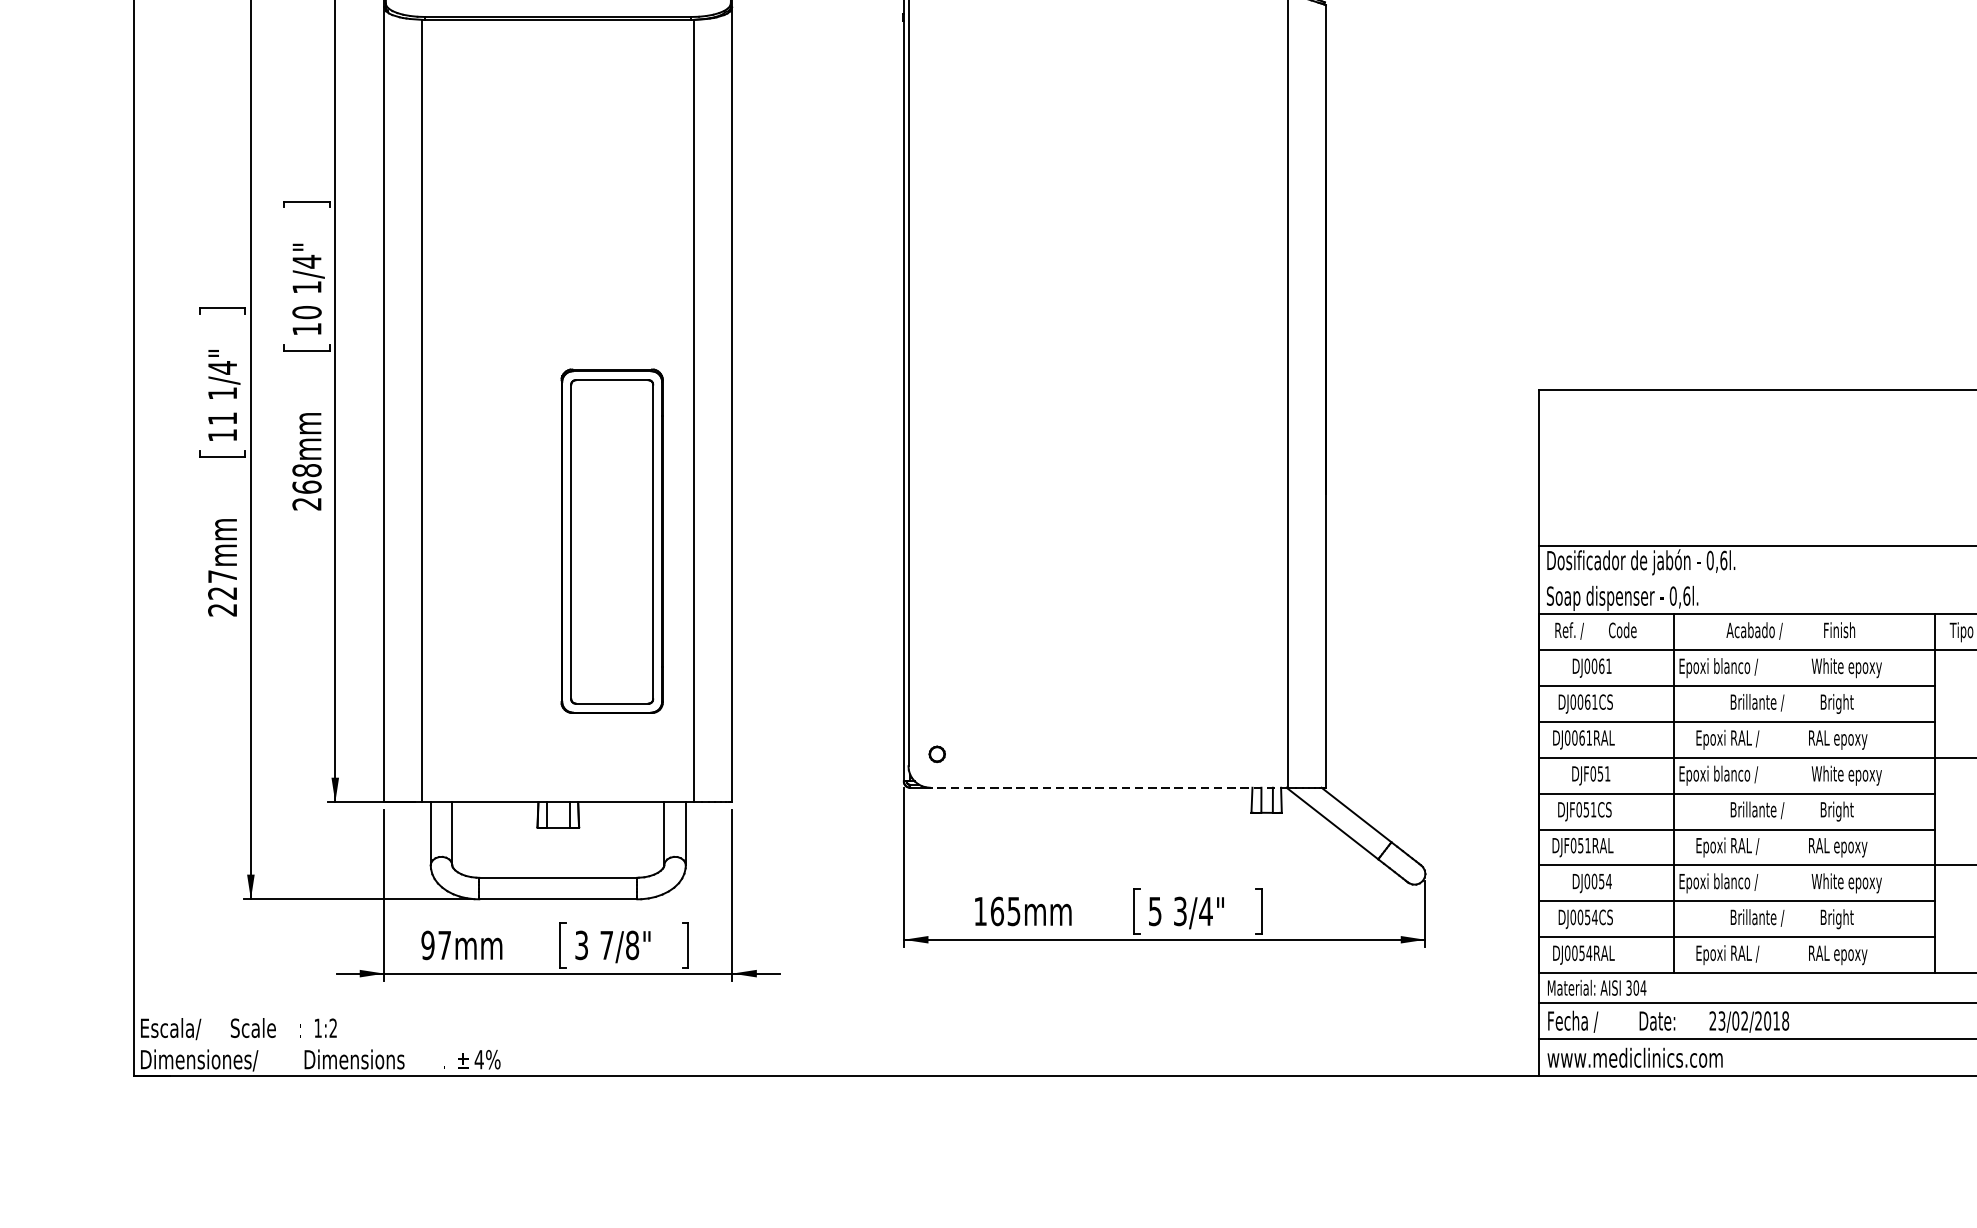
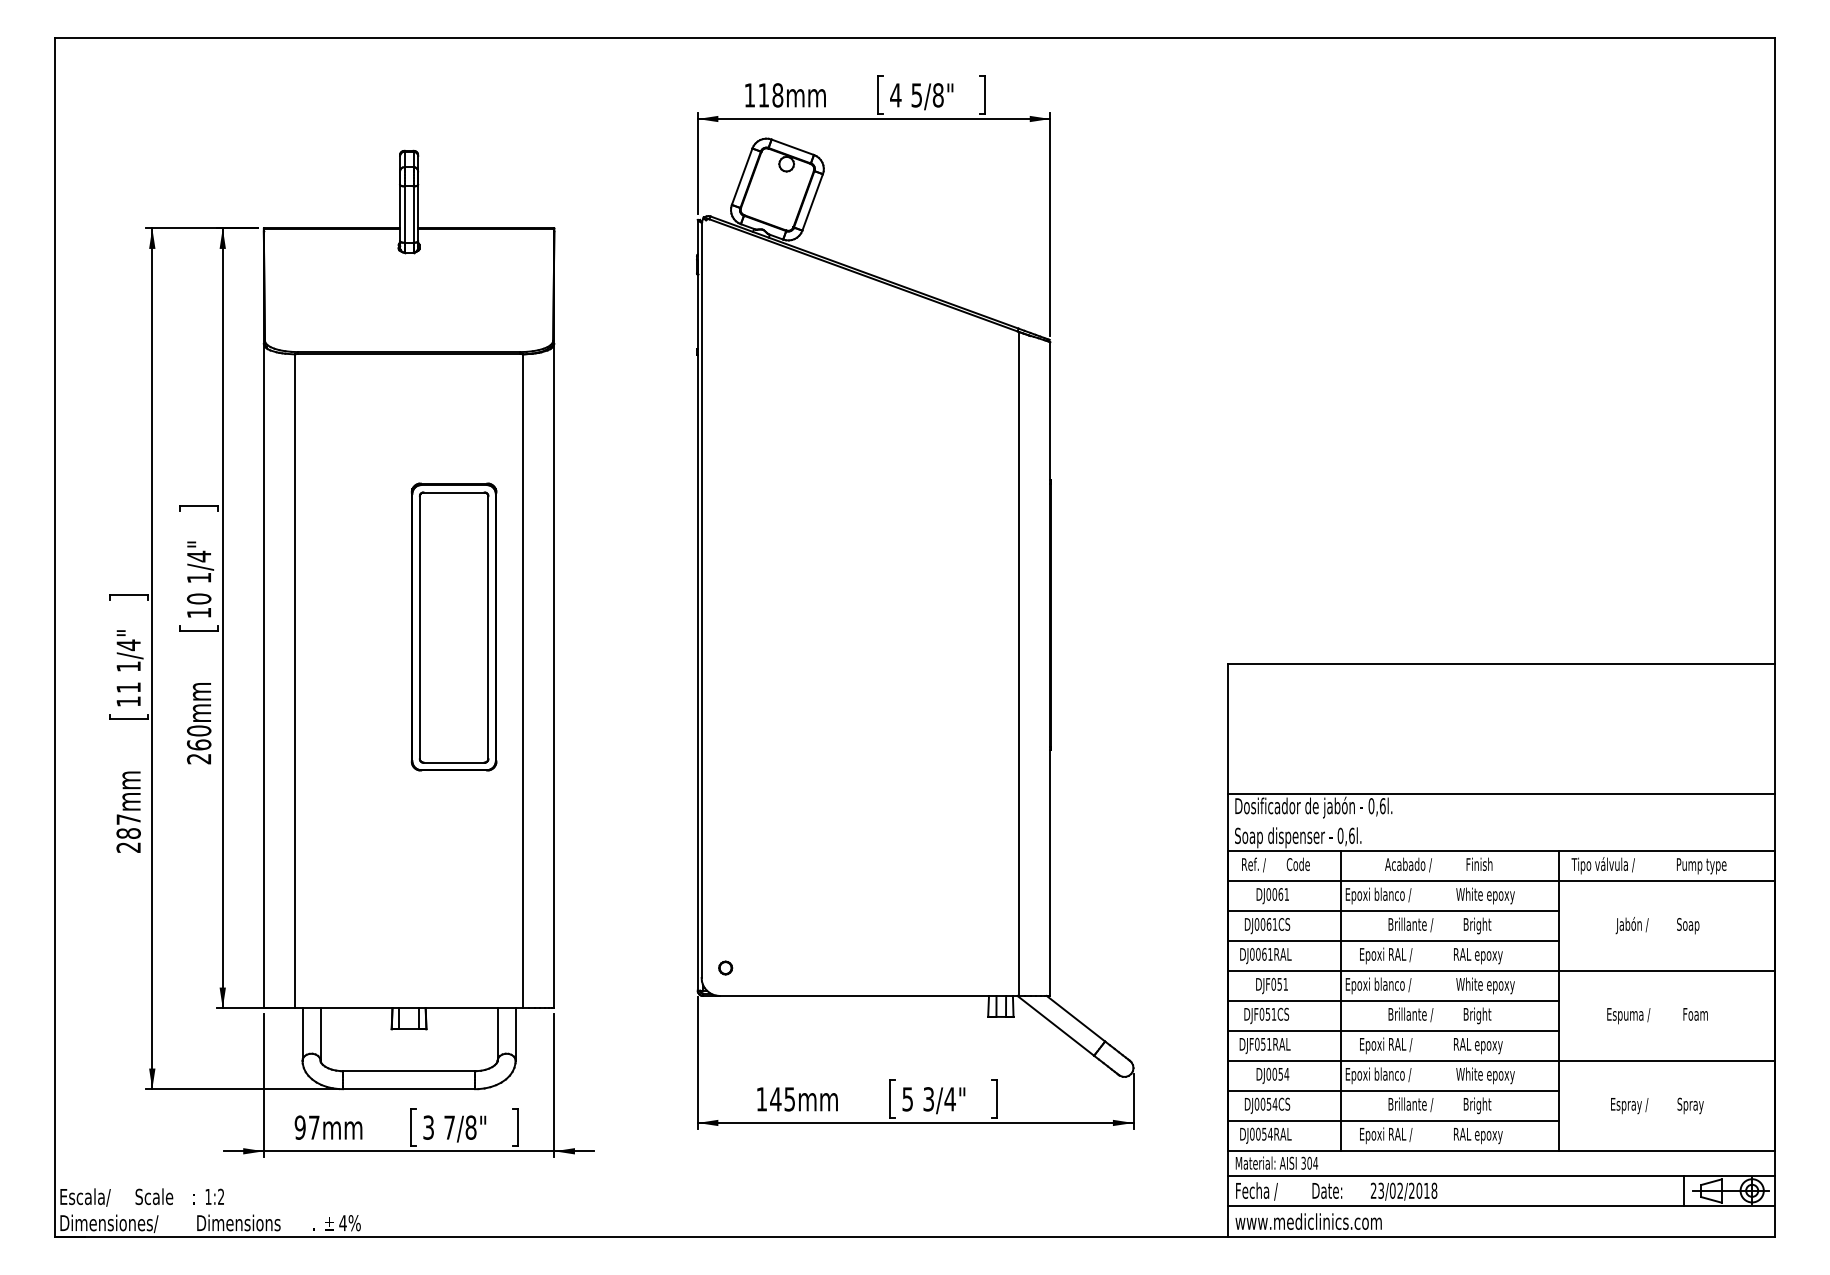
text: (307, 469) -> (199, 730), 268mm -> 260mm
part: (611, 540) -> (453, 626), moved
text: (222, 593) -> (128, 833), 227mm -> 287mm
line: (1109, 787) -> (869, 995), dashed -> solid
text: (996, 911) -> (775, 1099), 165mm -> 145mm

